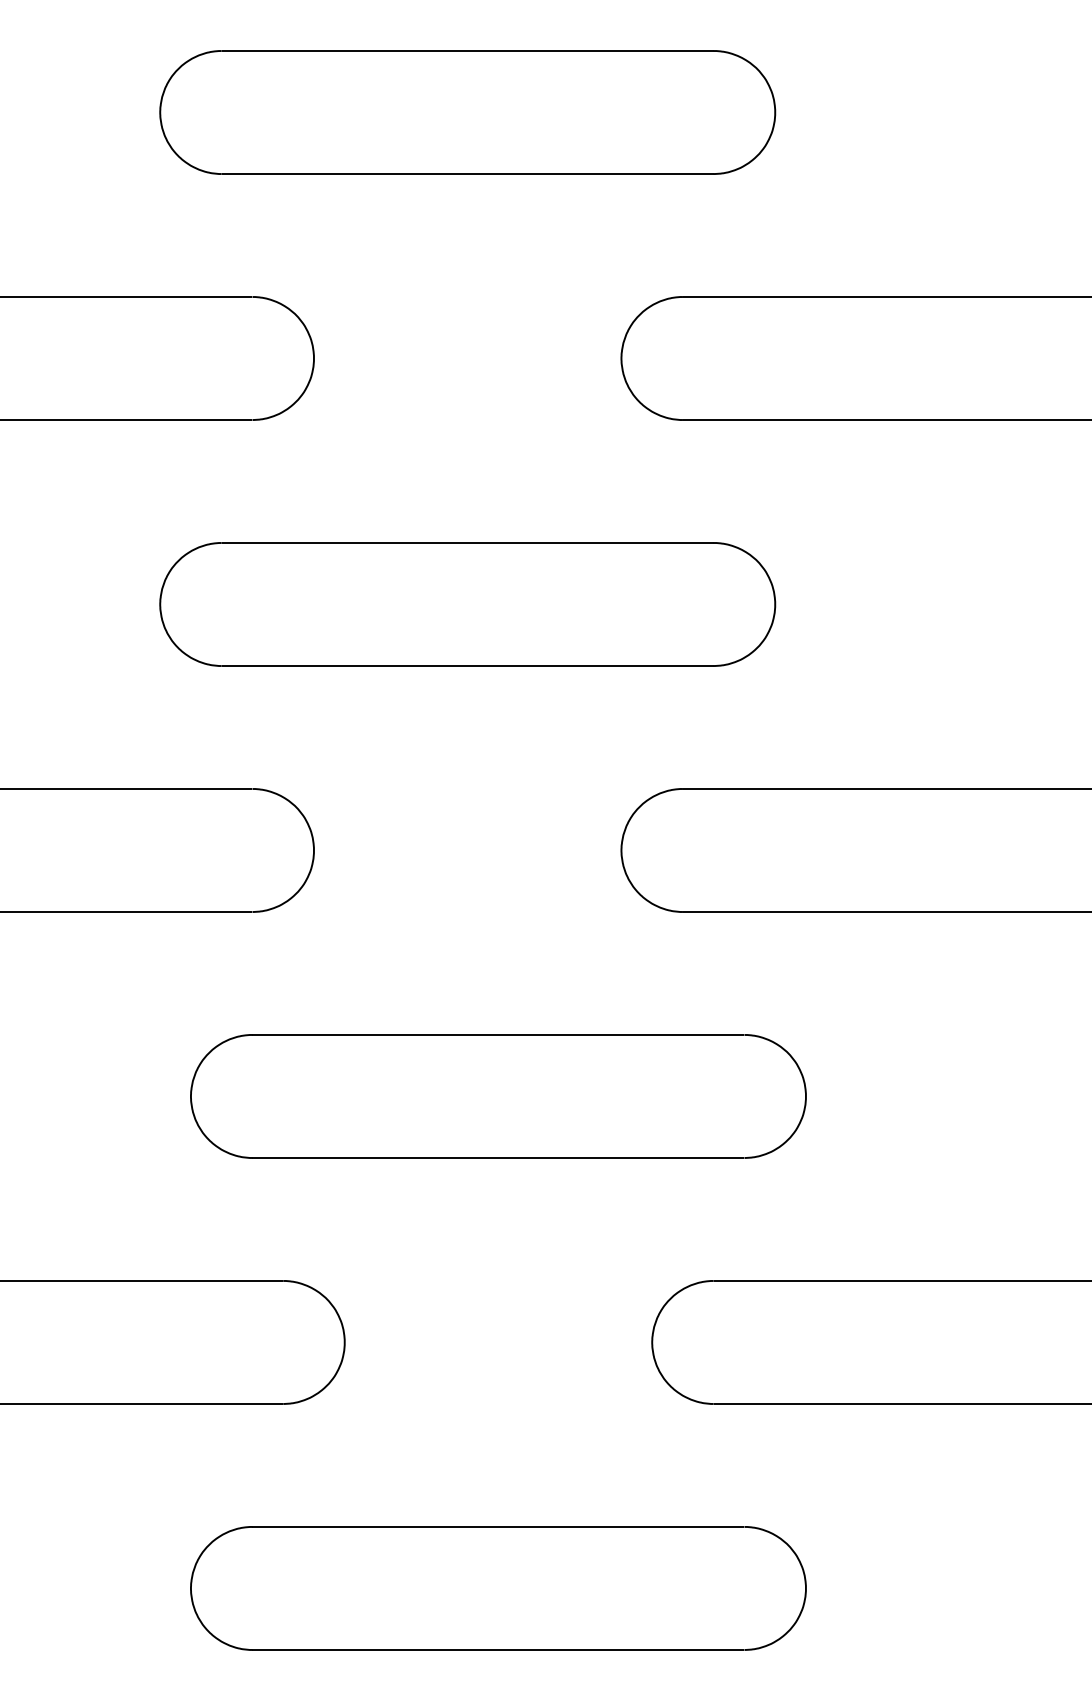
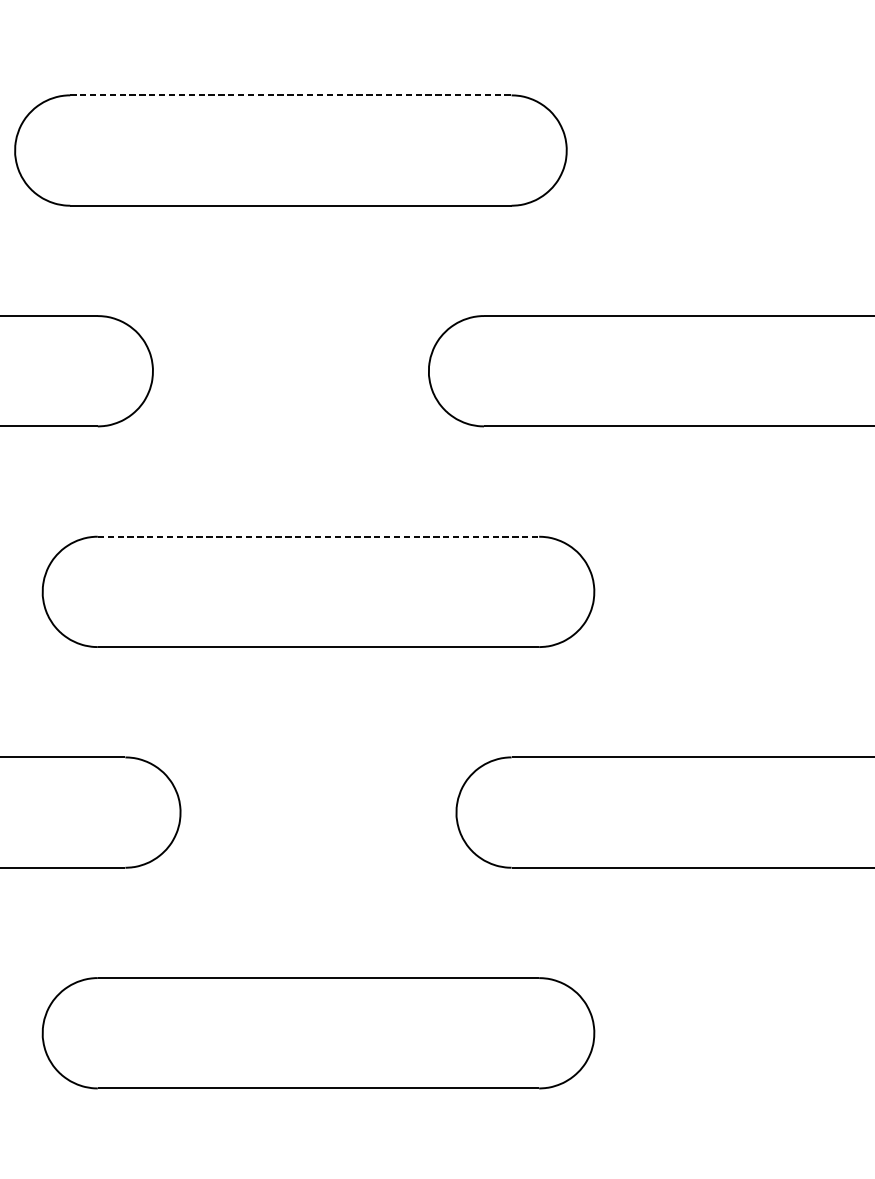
line: (467, 543) -> (290, 95), solid -> dashed
line: (498, 1034) -> (318, 536), solid -> dashed

